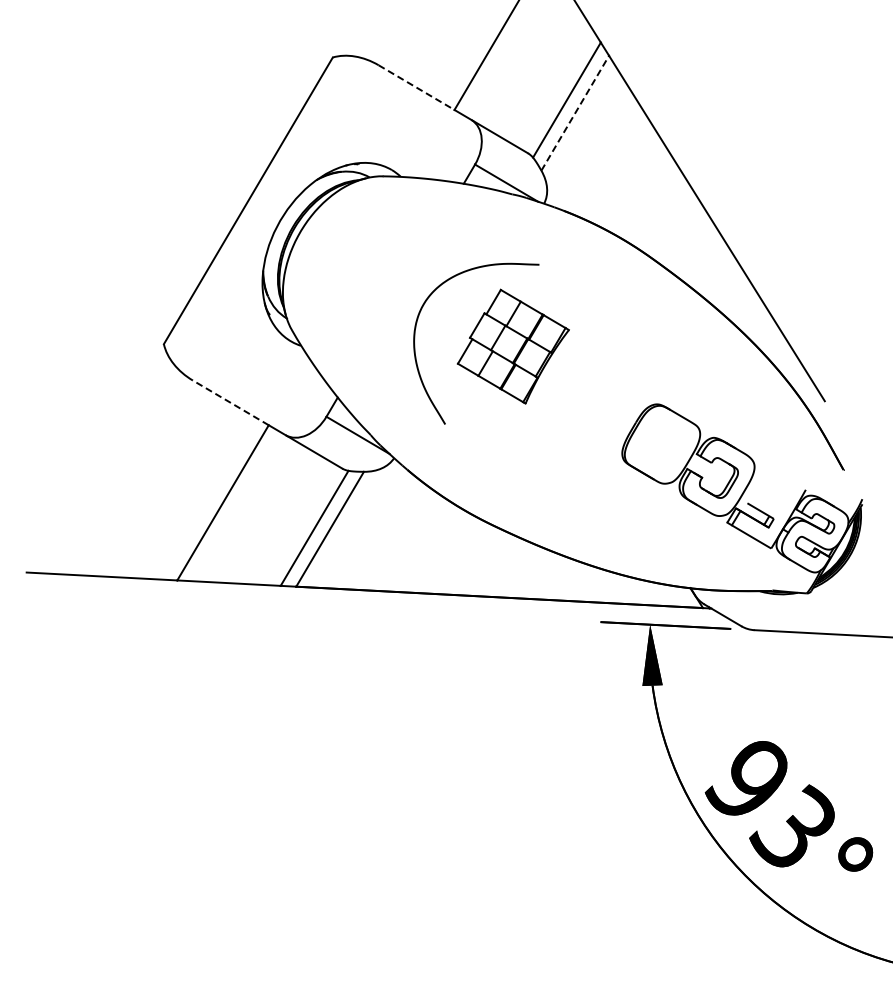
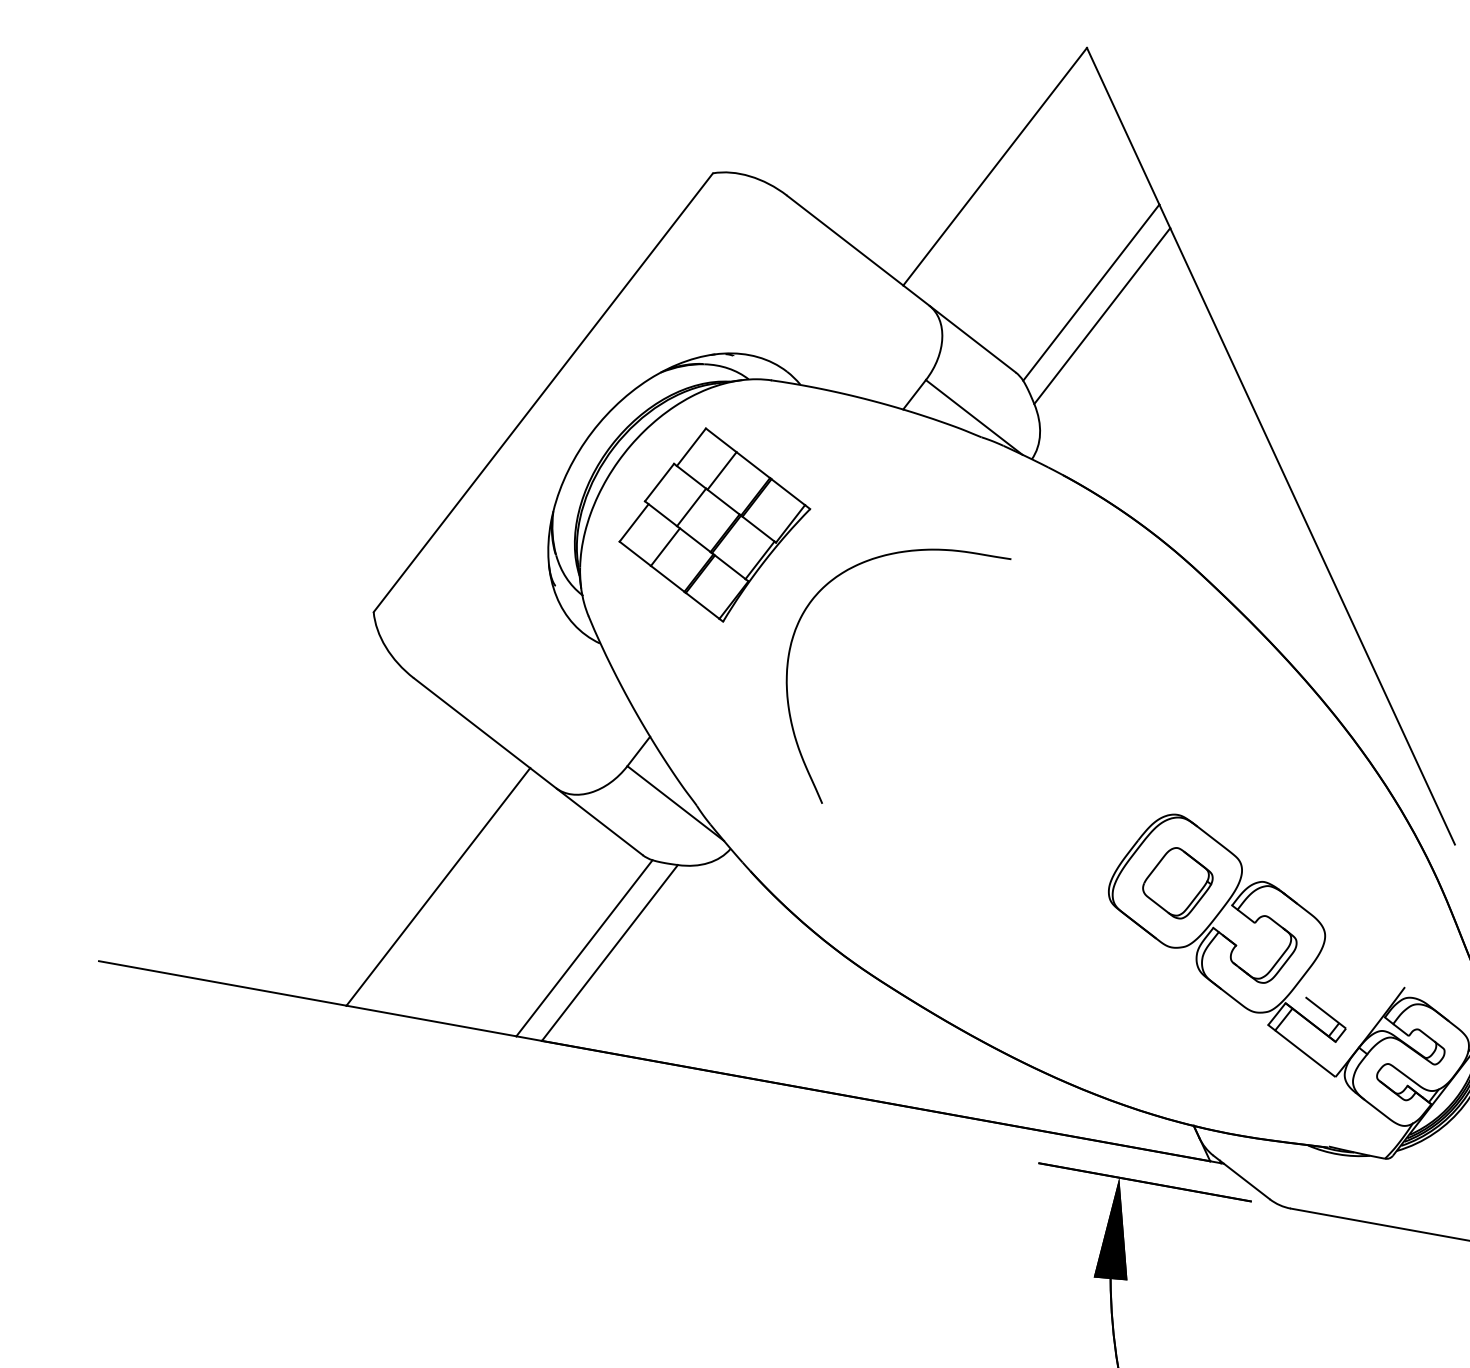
line: (416, 87) -> (845, 240), dashed -> solid
line: (575, 113) -> (1102, 316), dashed -> solid
part: (512, 346) -> (713, 524), moved
line: (230, 402) -> (471, 722), dashed -> solid
part: (662, 444) -> (1177, 882), added

